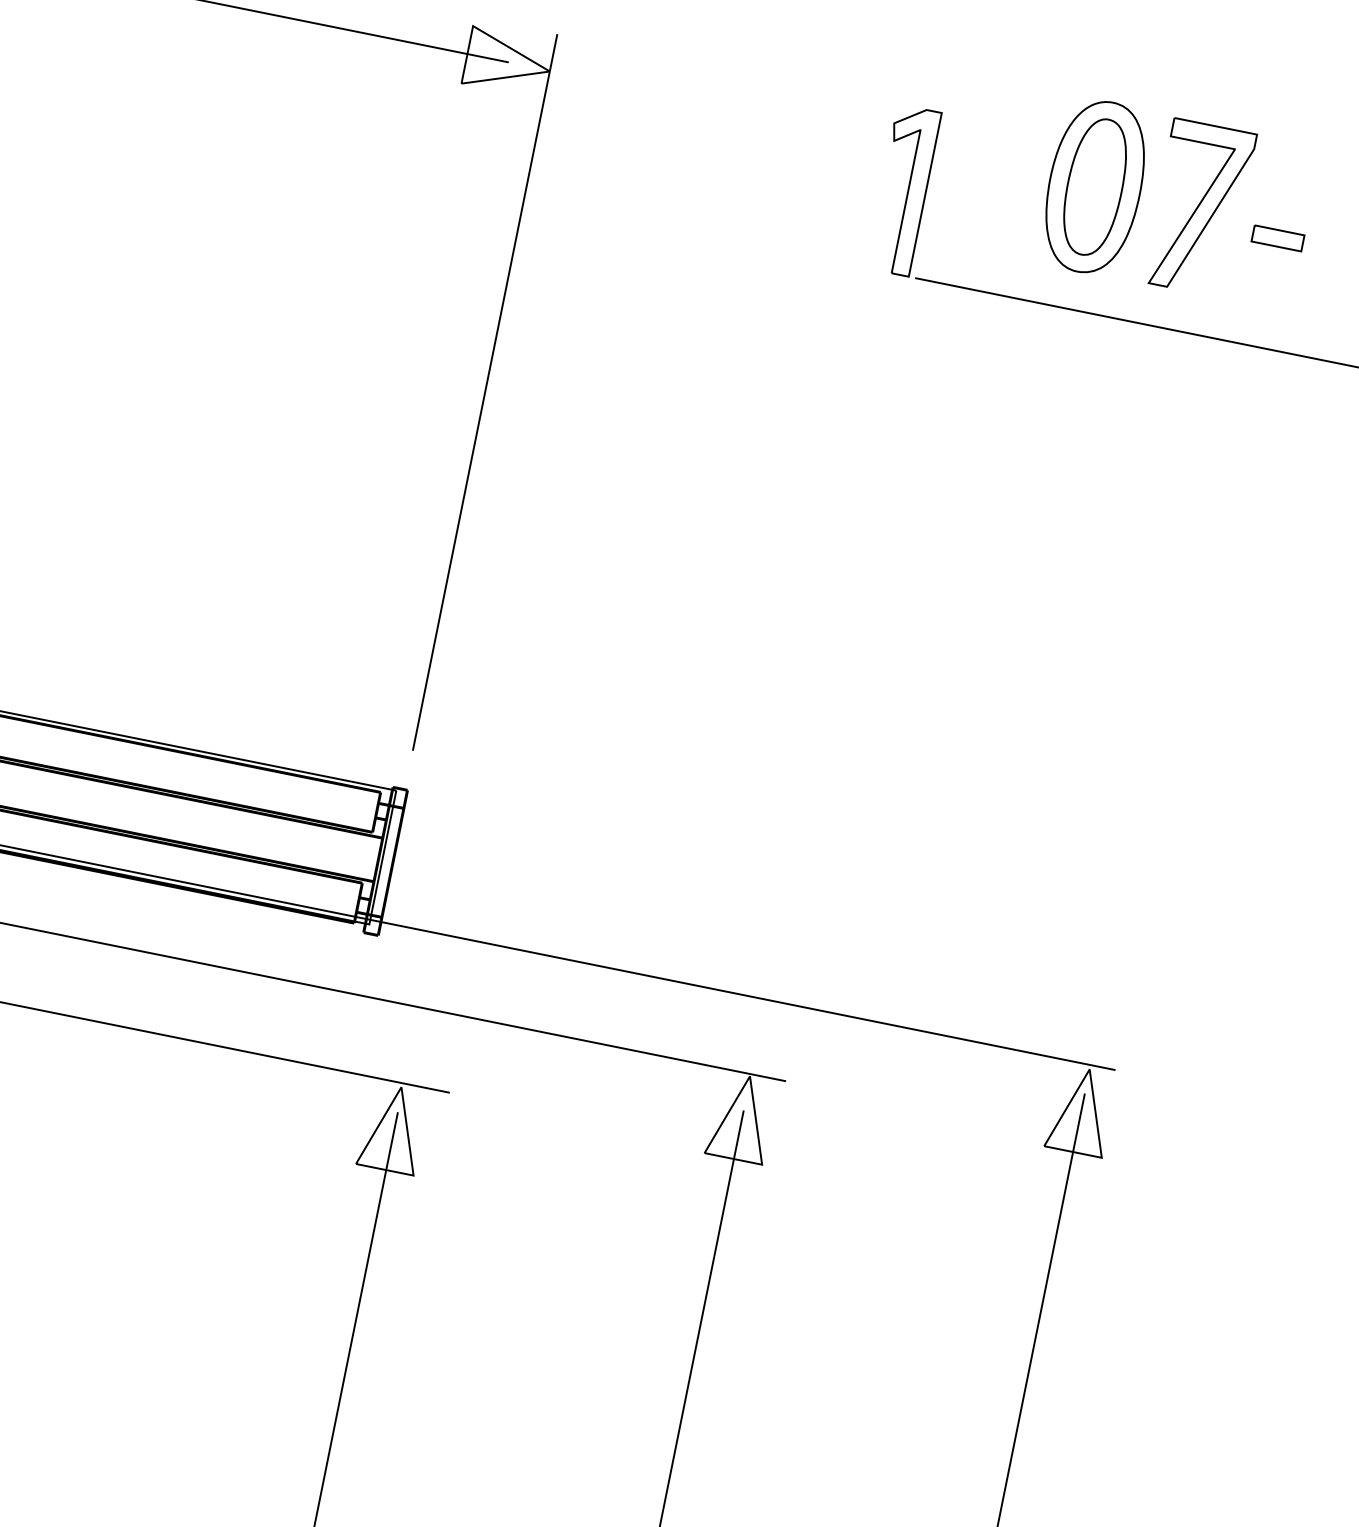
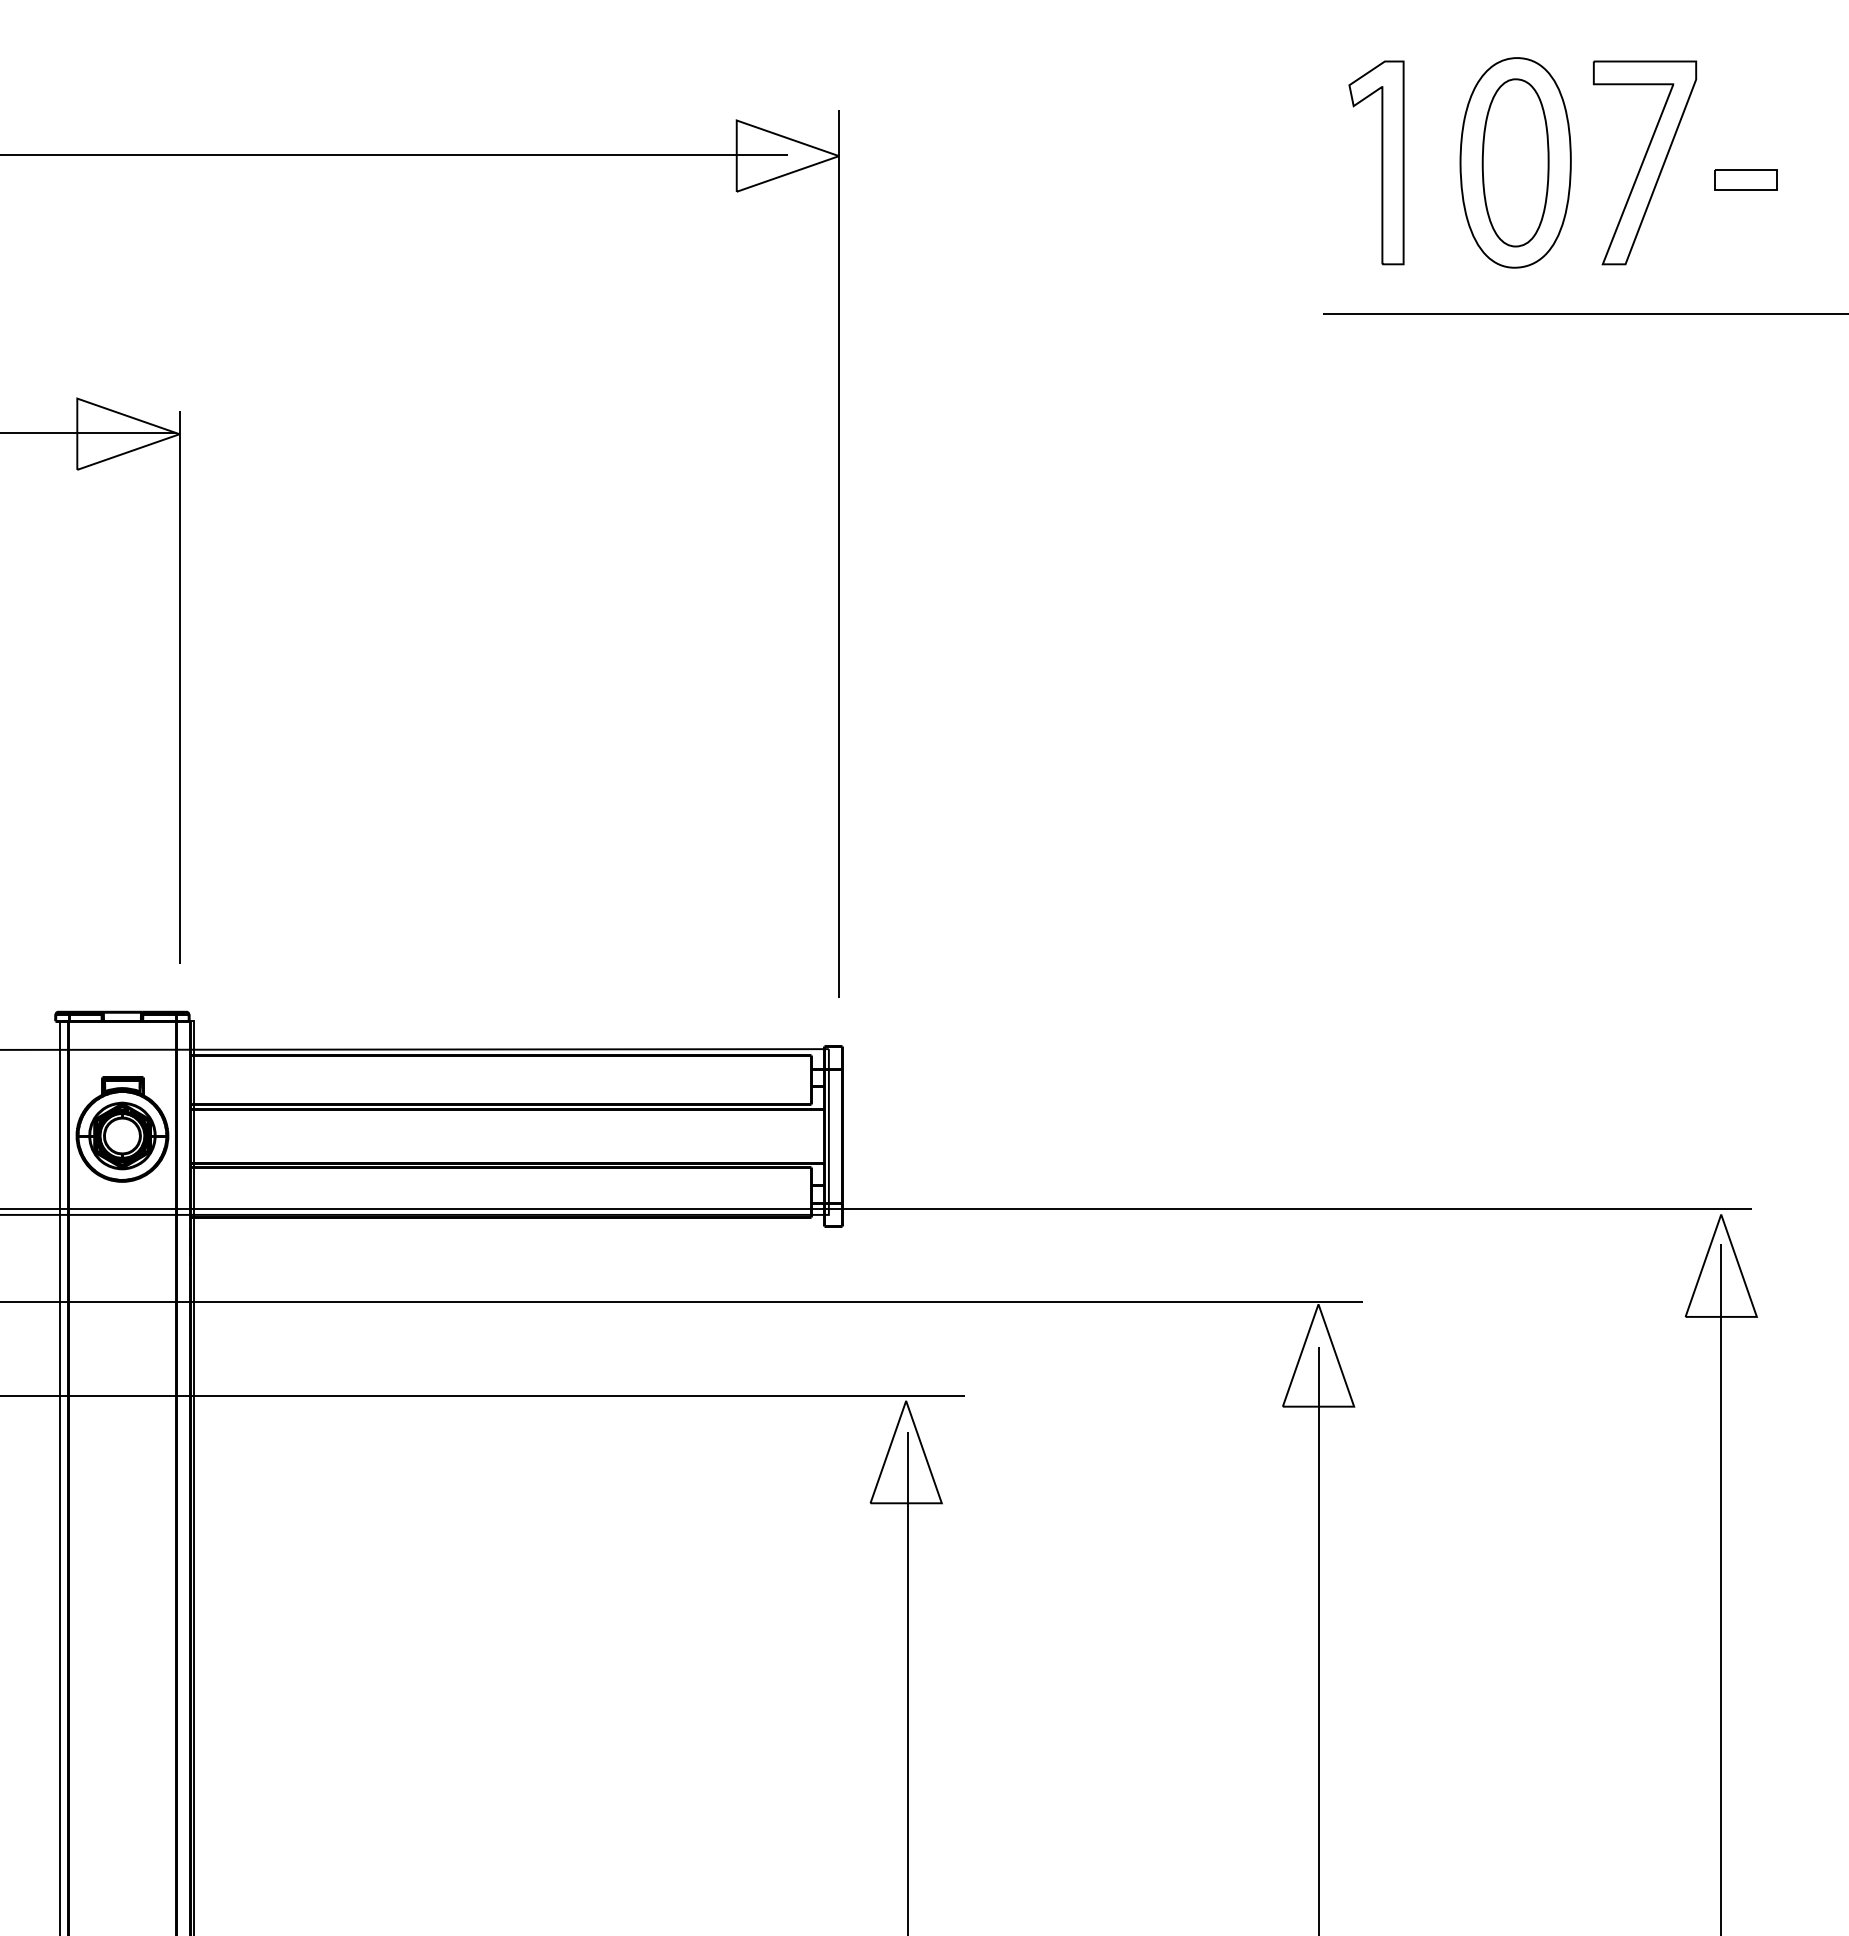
part: (903, 190) -> (1376, 162), moved

